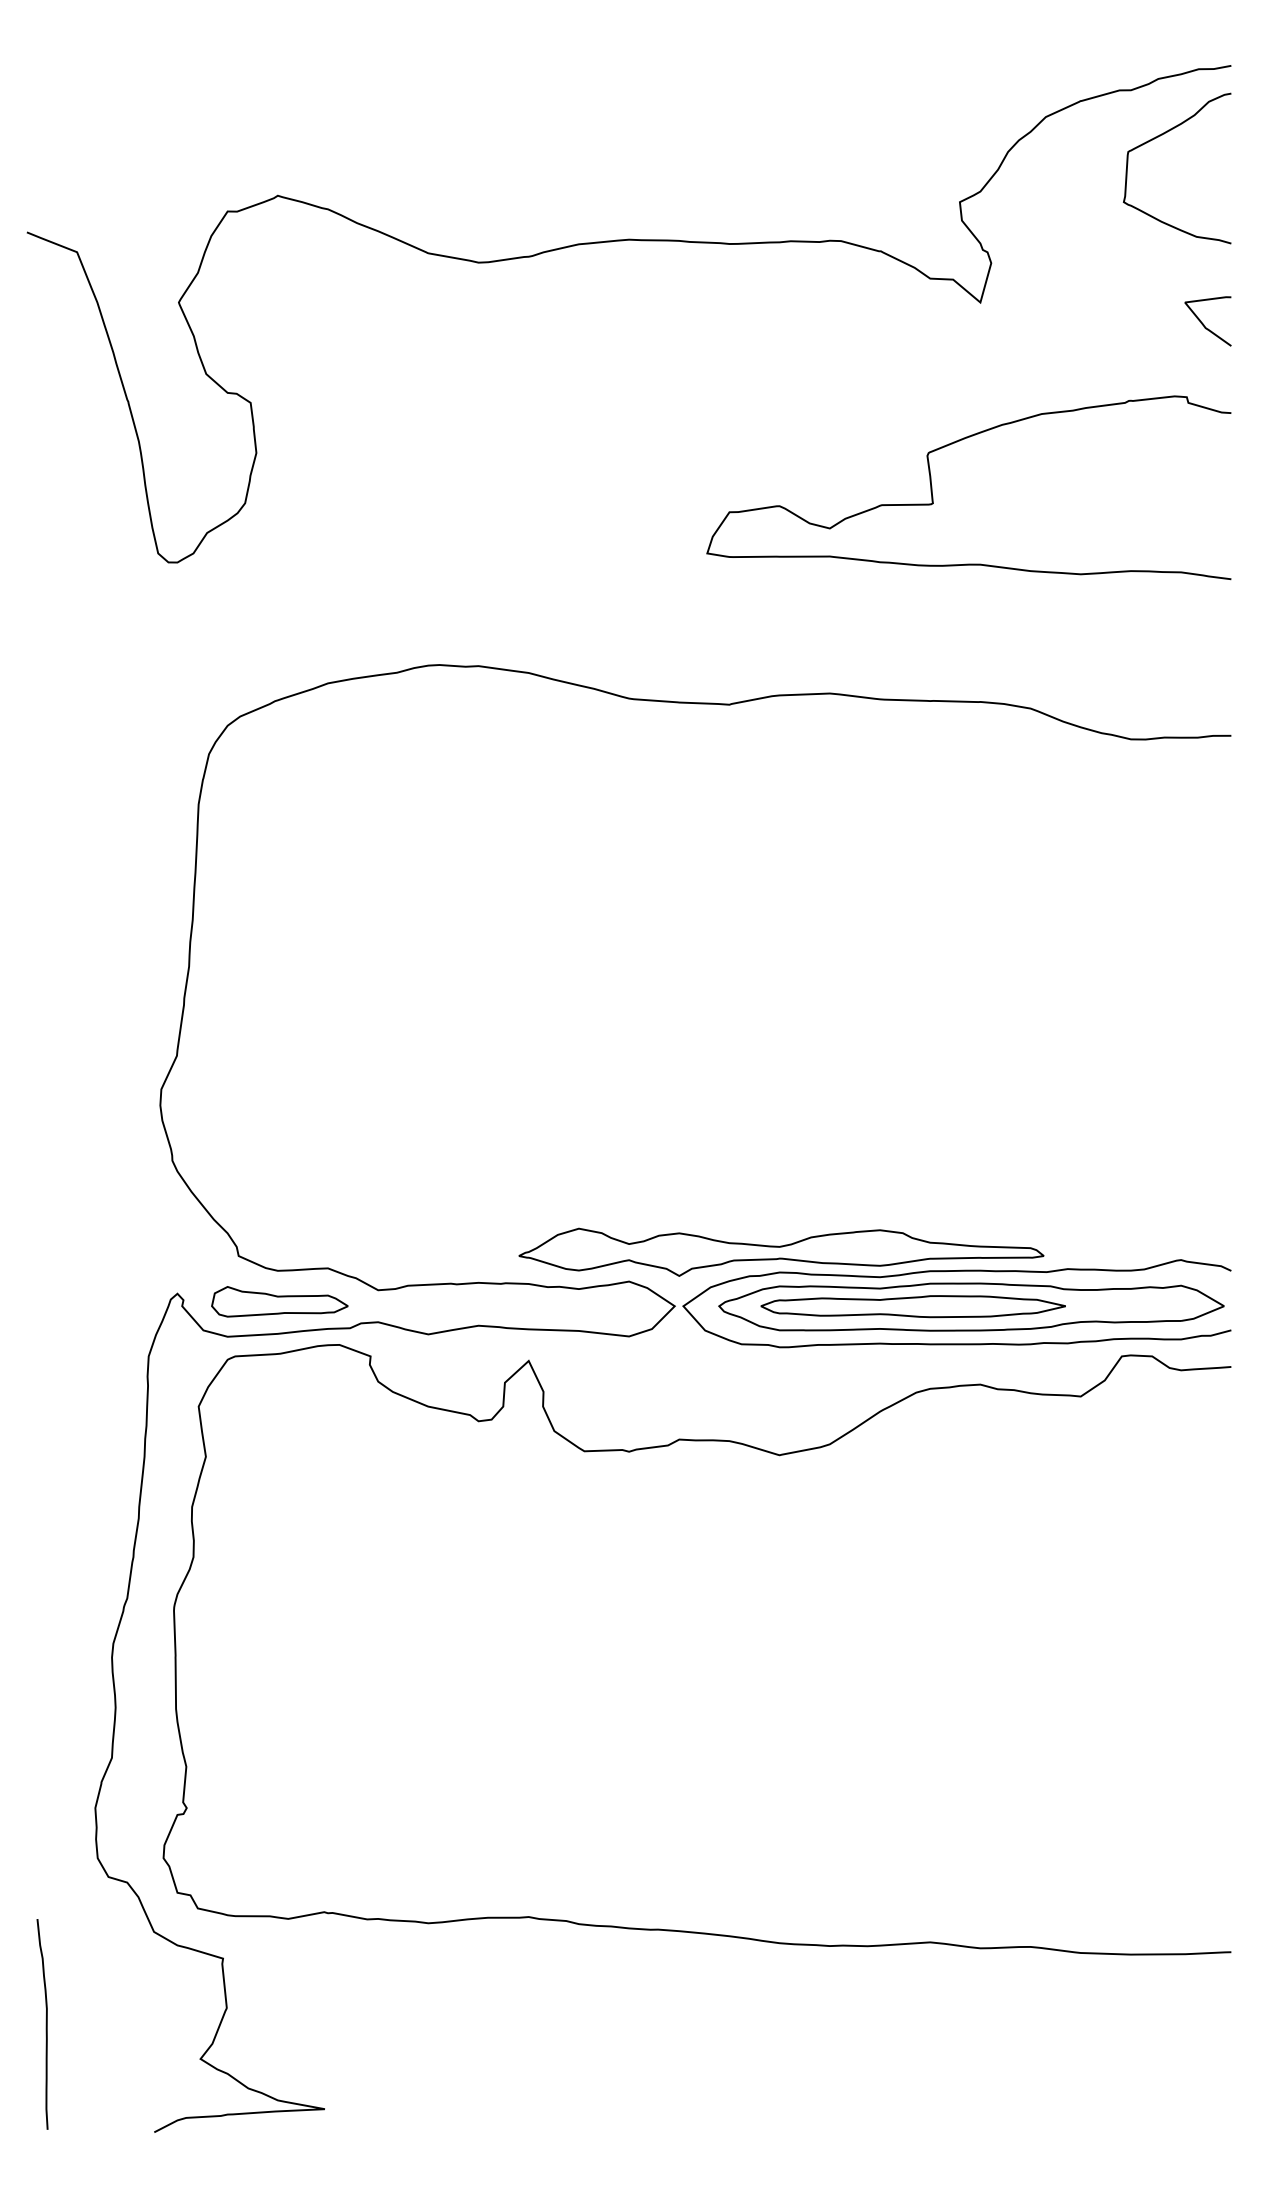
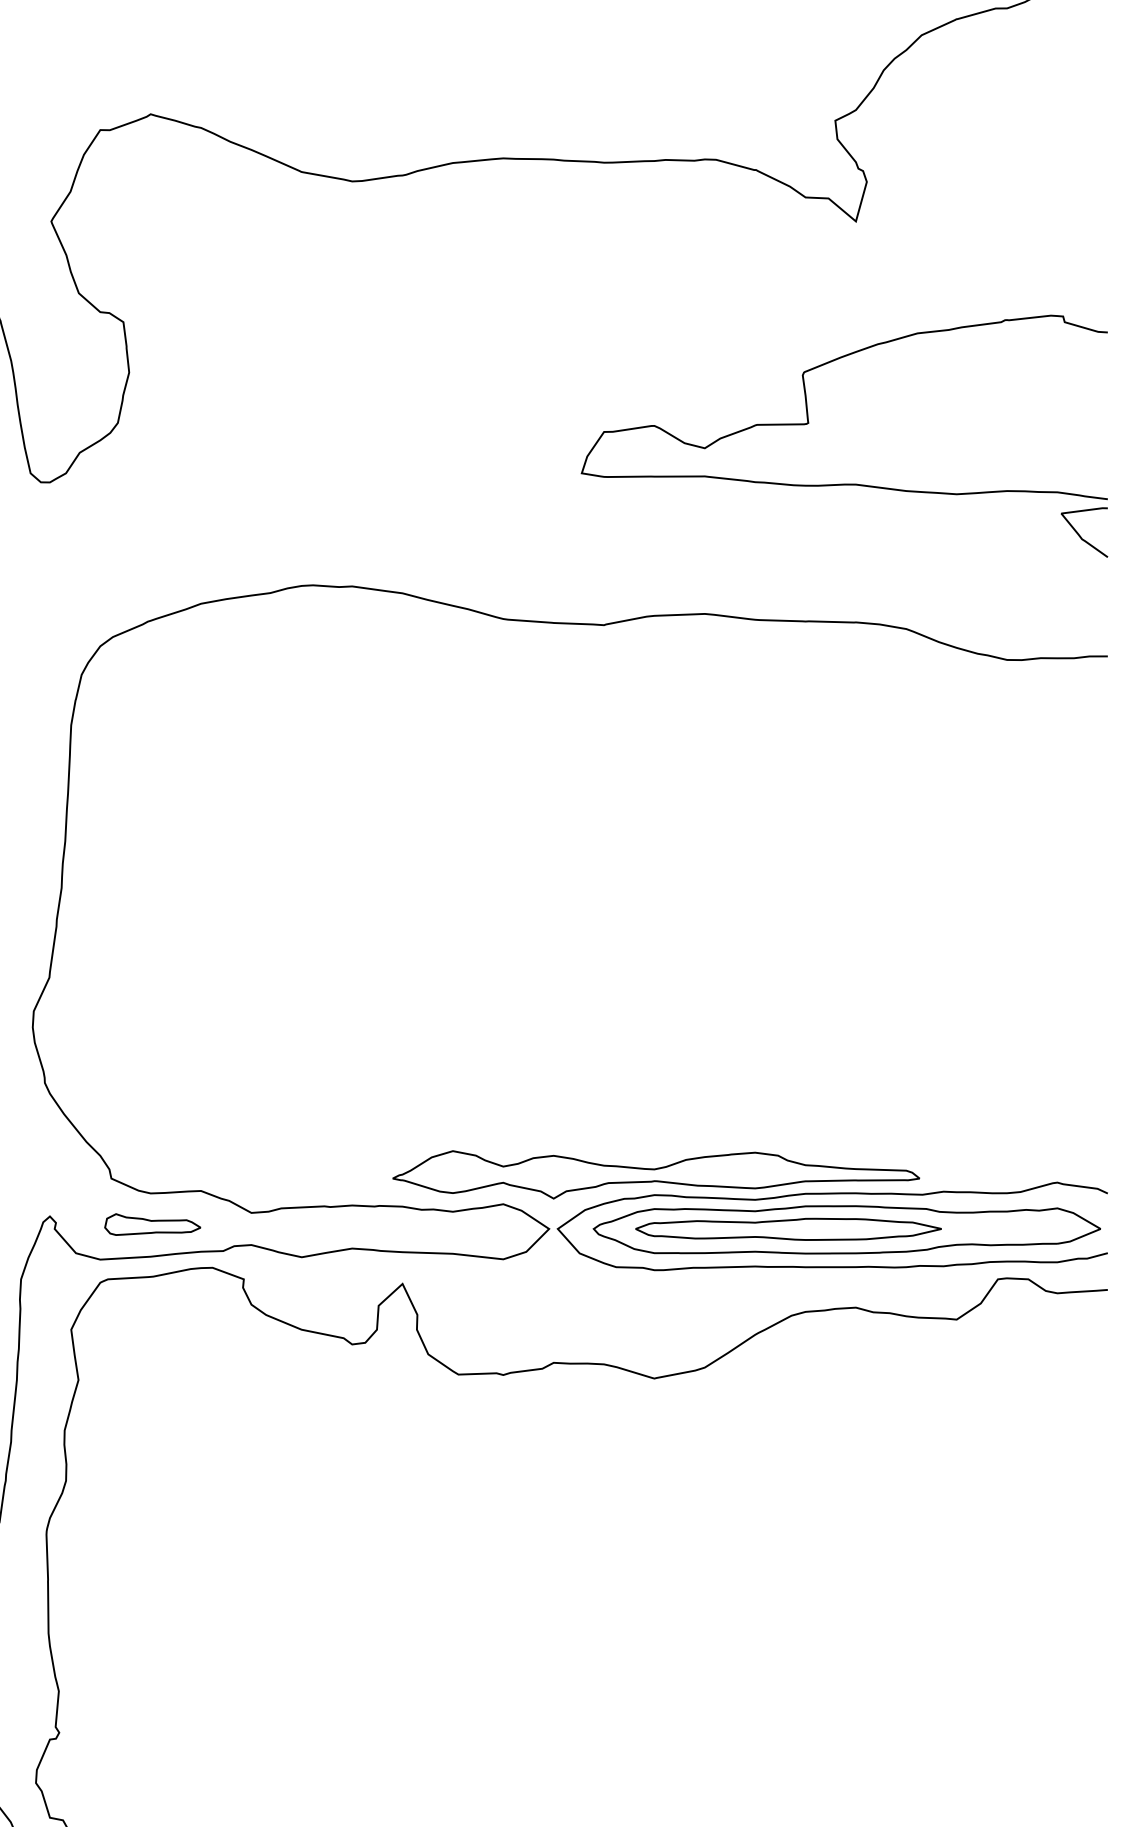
curve: (1160, 136) -> (1036, 54), removed
curve: (1204, 324) -> (1080, 535), moved
part: (279, 1301) -> (152, 1224), size x0.7

